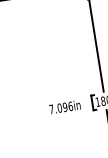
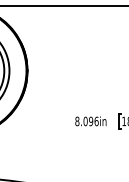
text: (51, 109) -> (77, 121), 7.096in -> 8.096in

